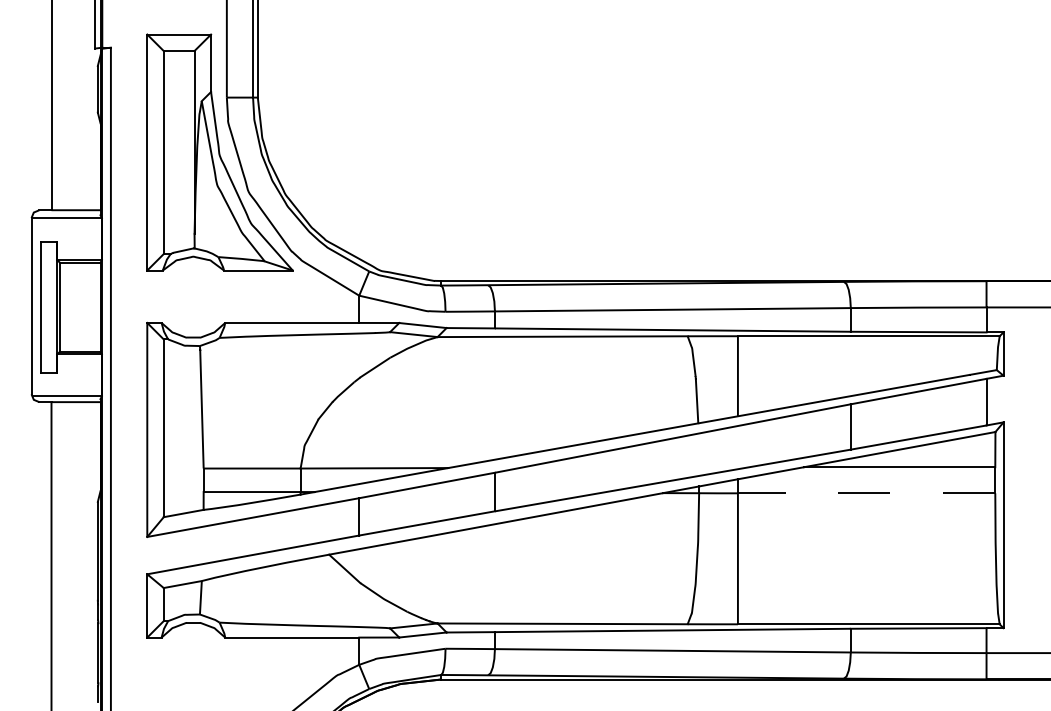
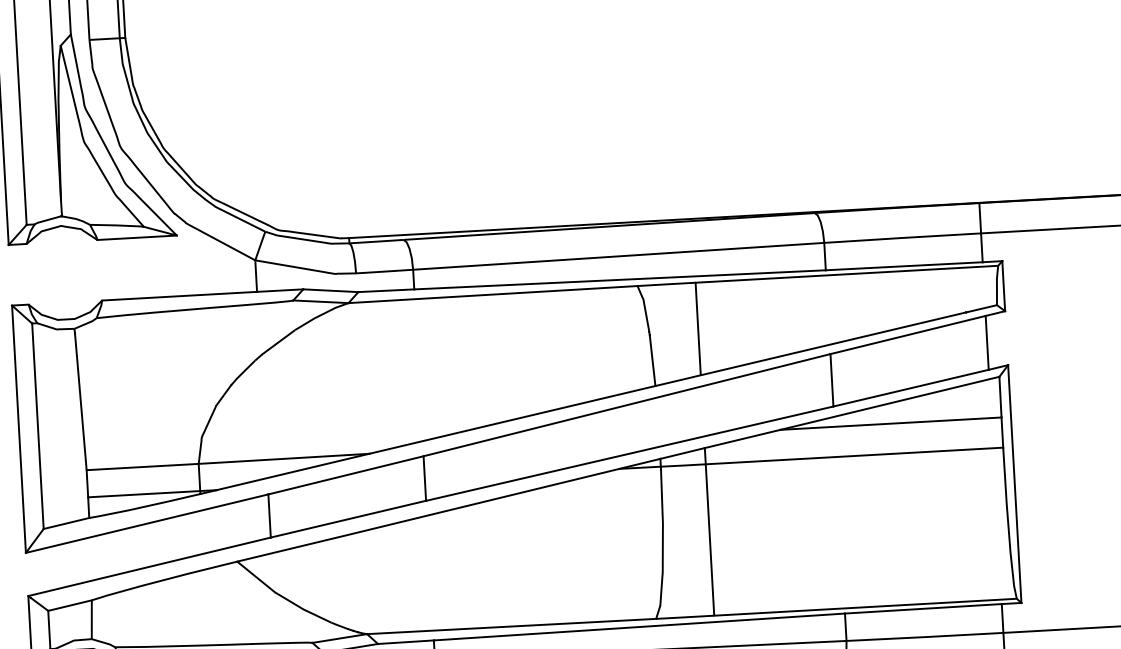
line: (866, 493) -> (854, 456), dashed -> solid

